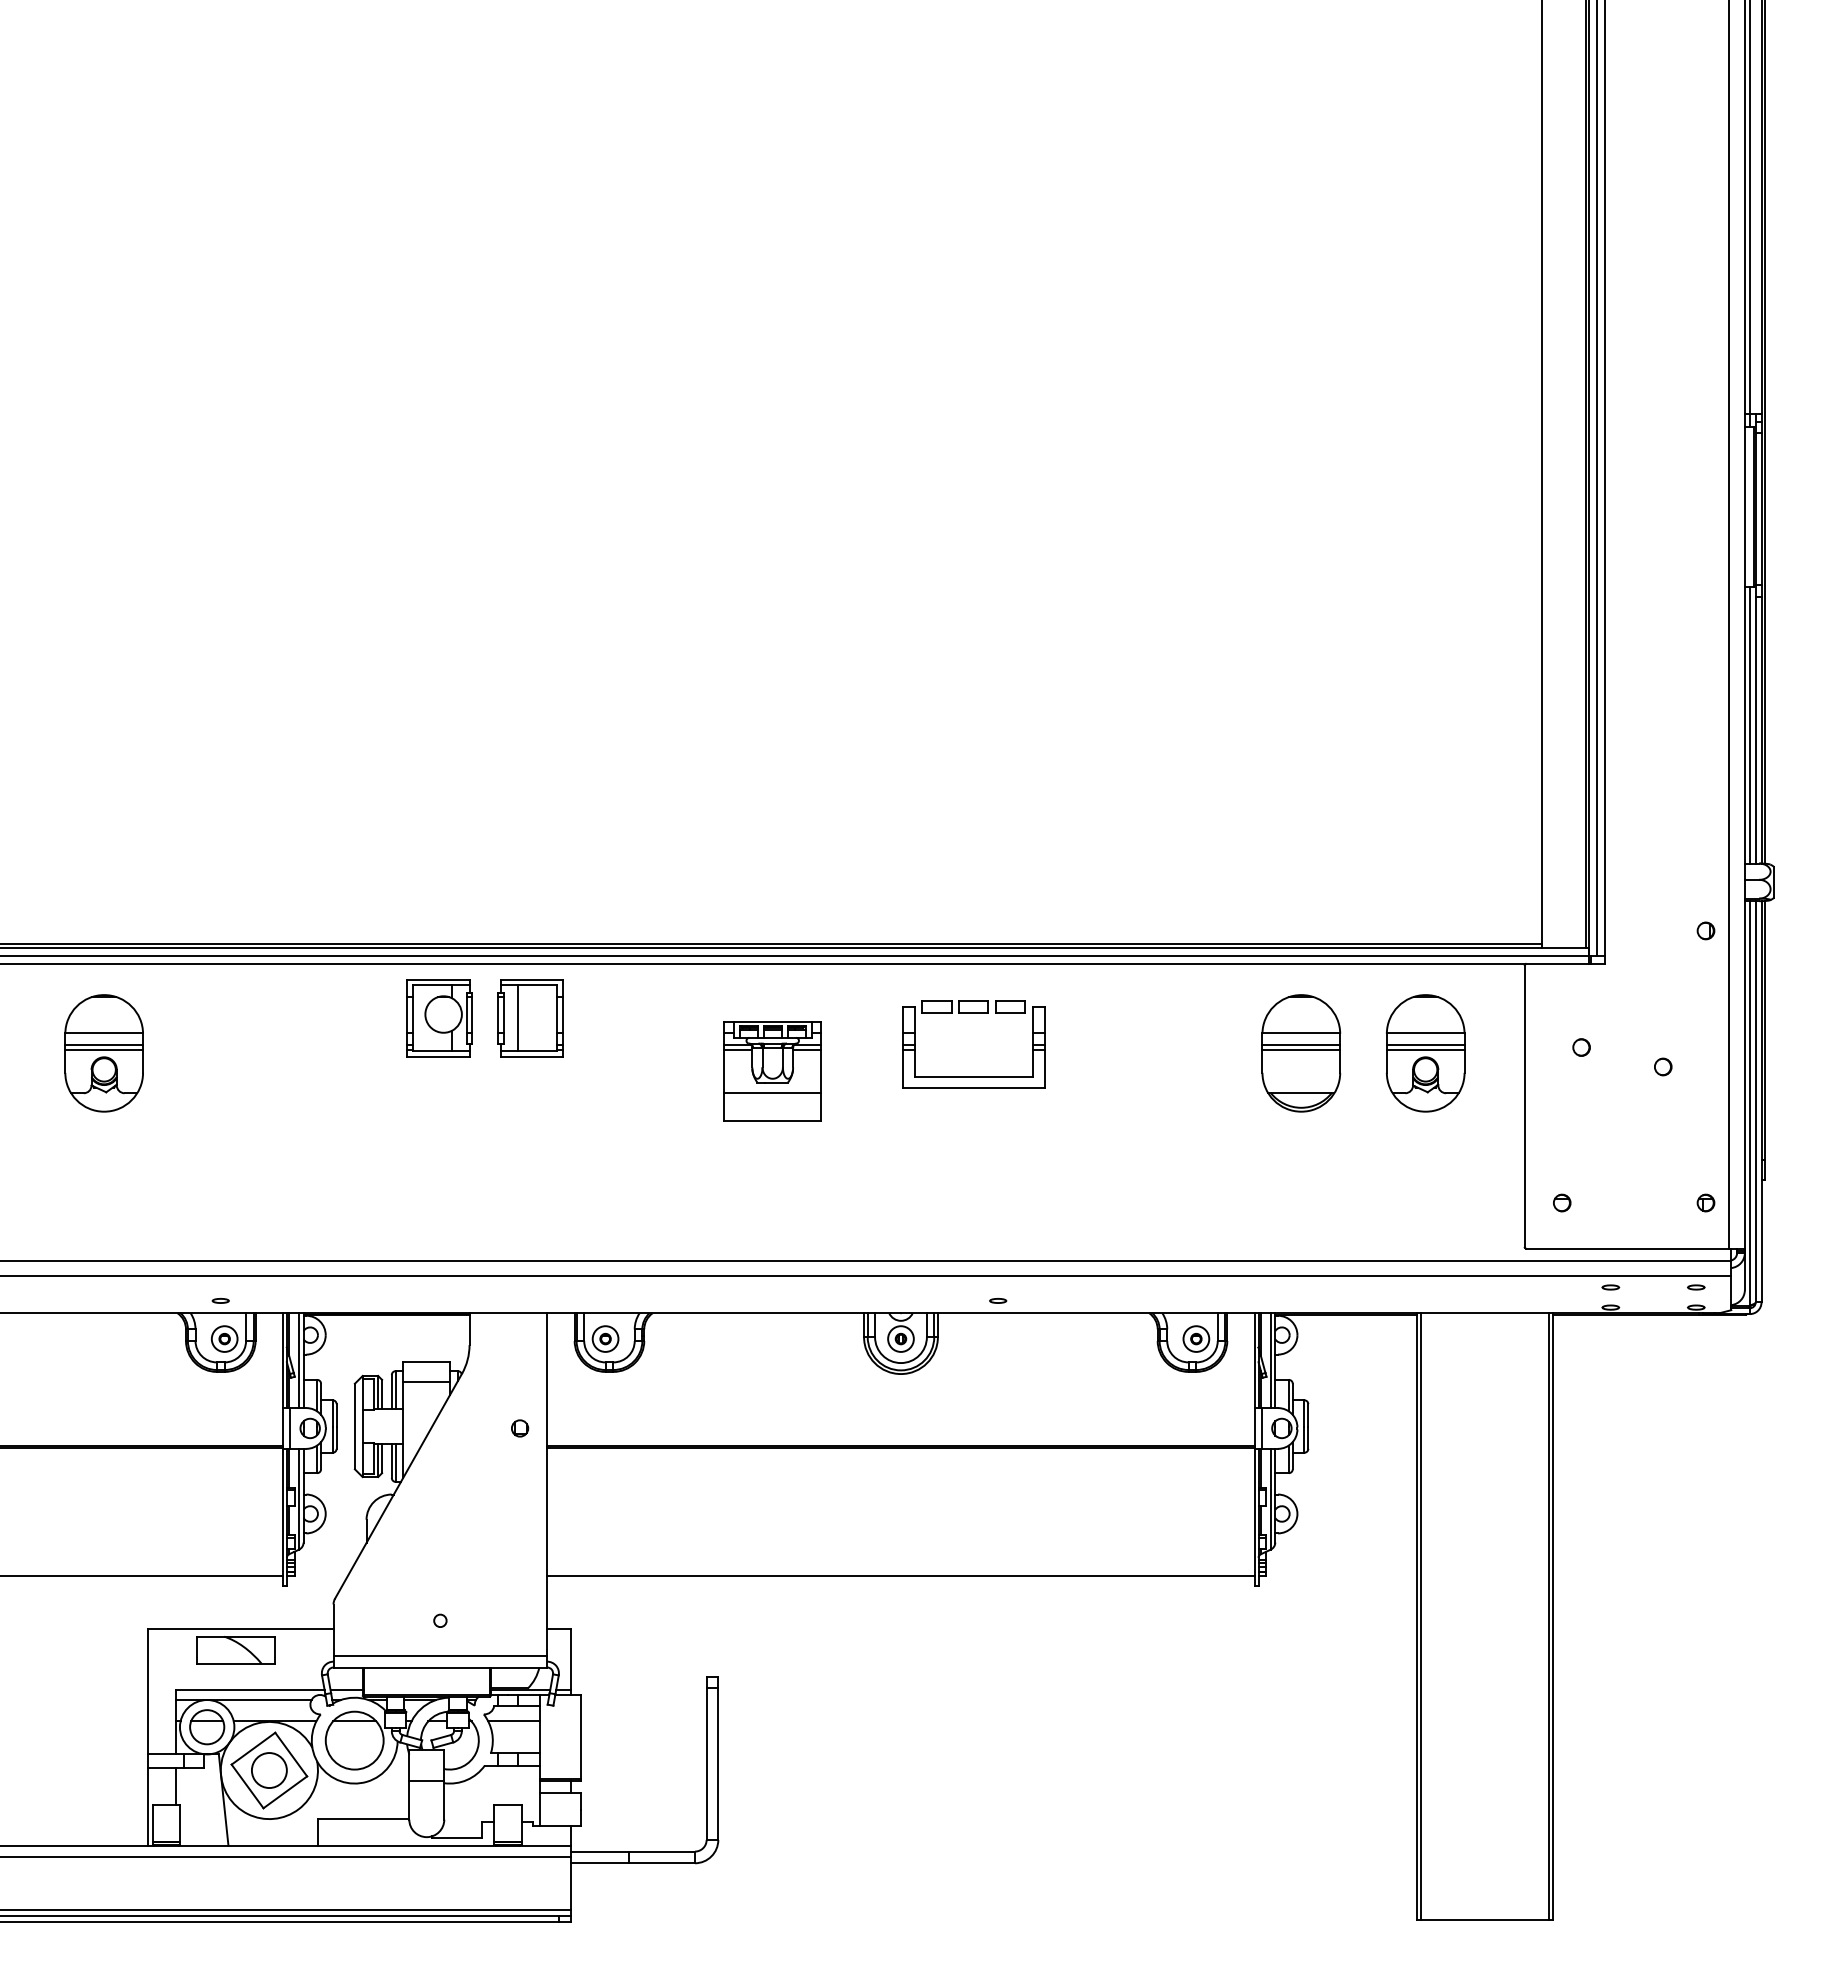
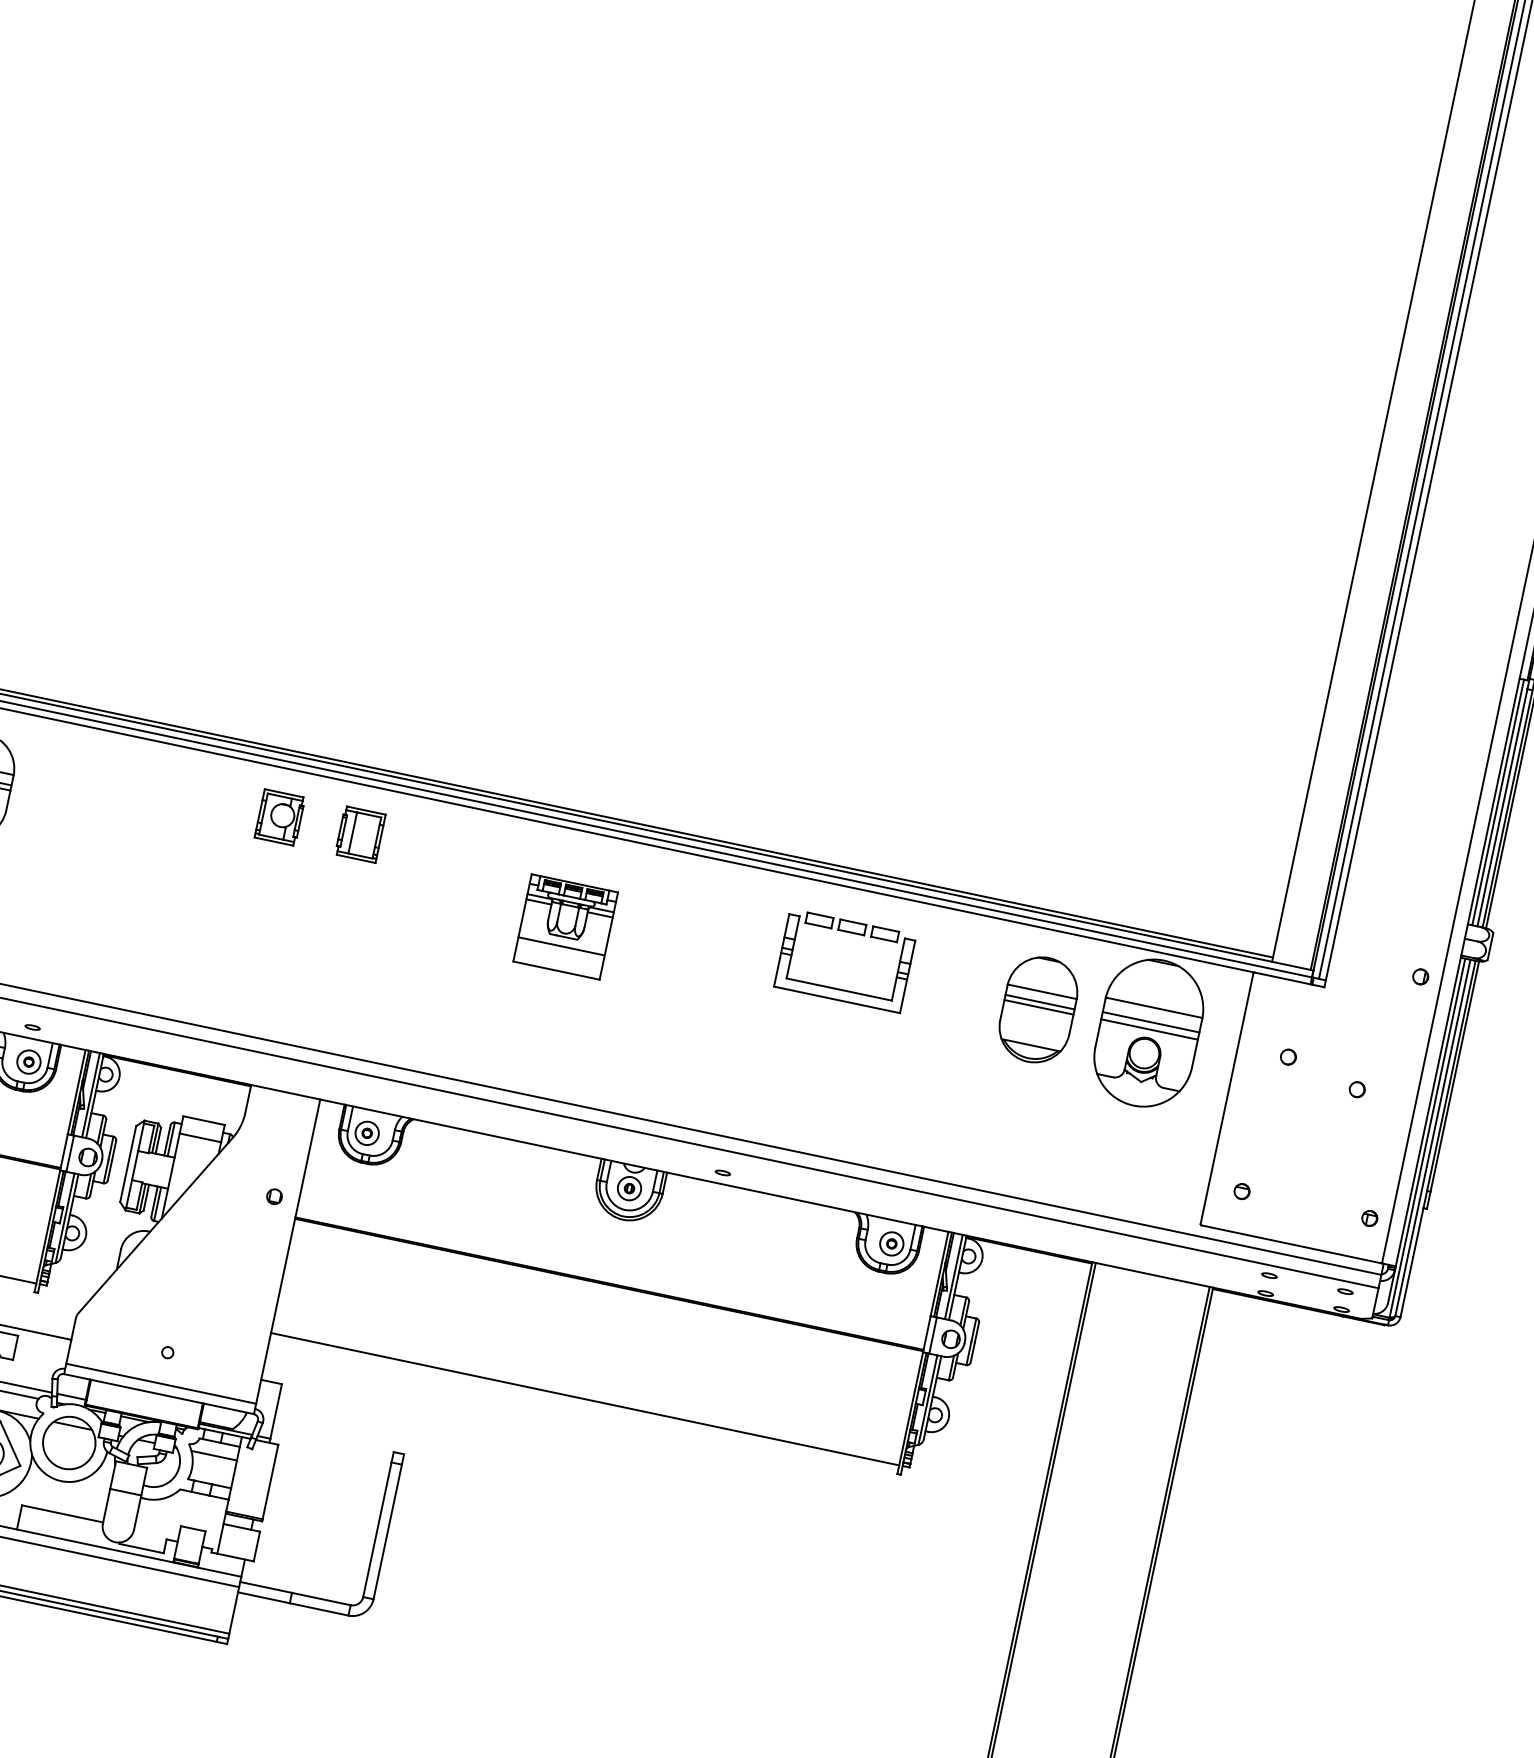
part: (973, 1013) -> (850, 933), moved
part: (439, 1018) -> (279, 817), size x0.7
part: (530, 1018) -> (360, 834), size x0.7
part: (1425, 1053) -> (1148, 1033), size x1.4

